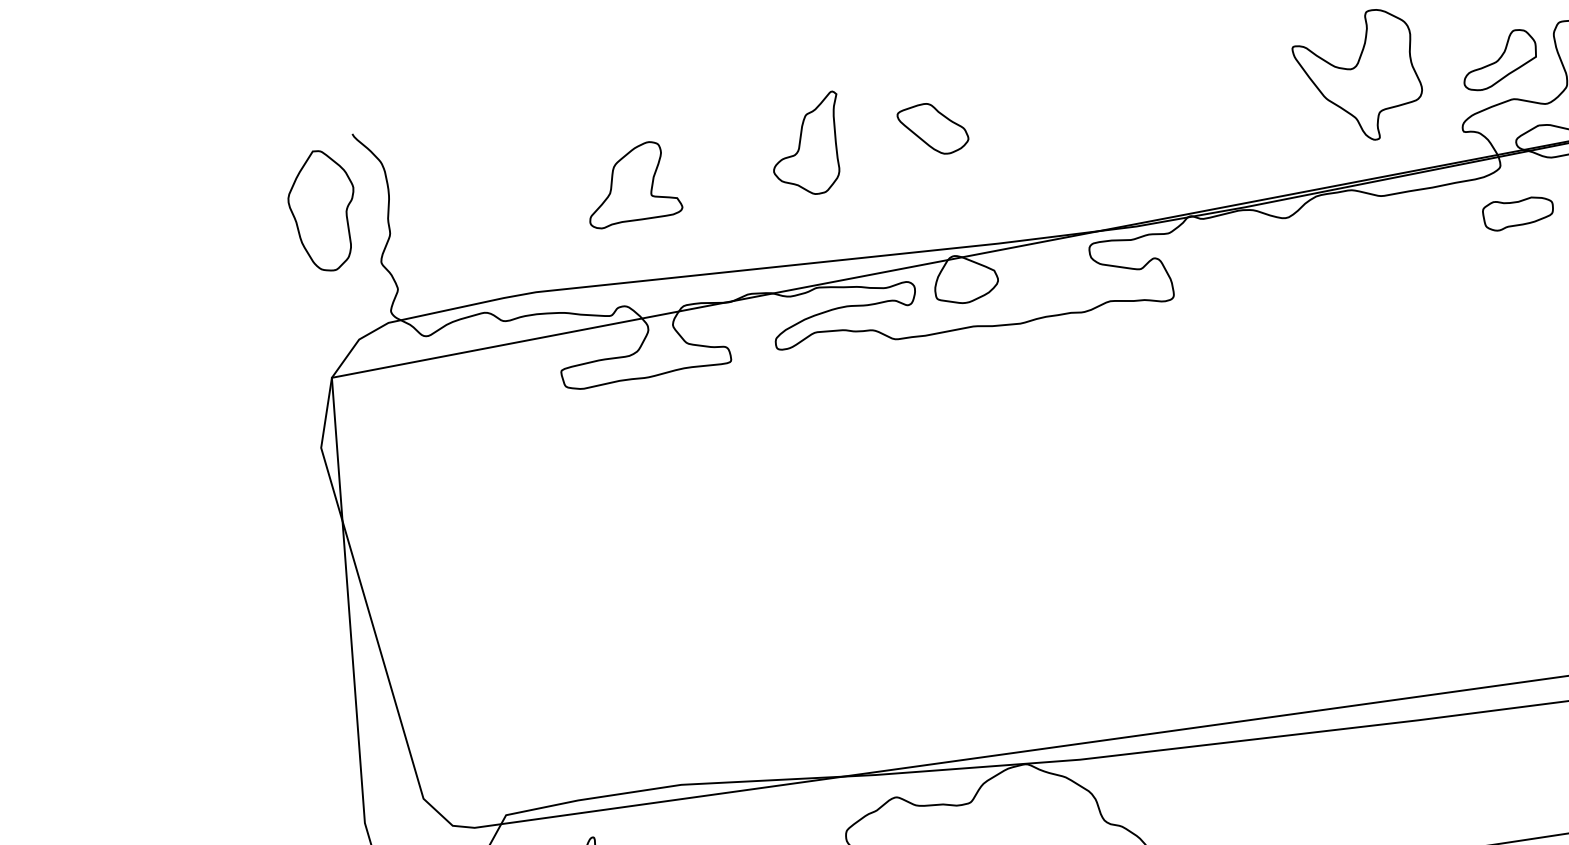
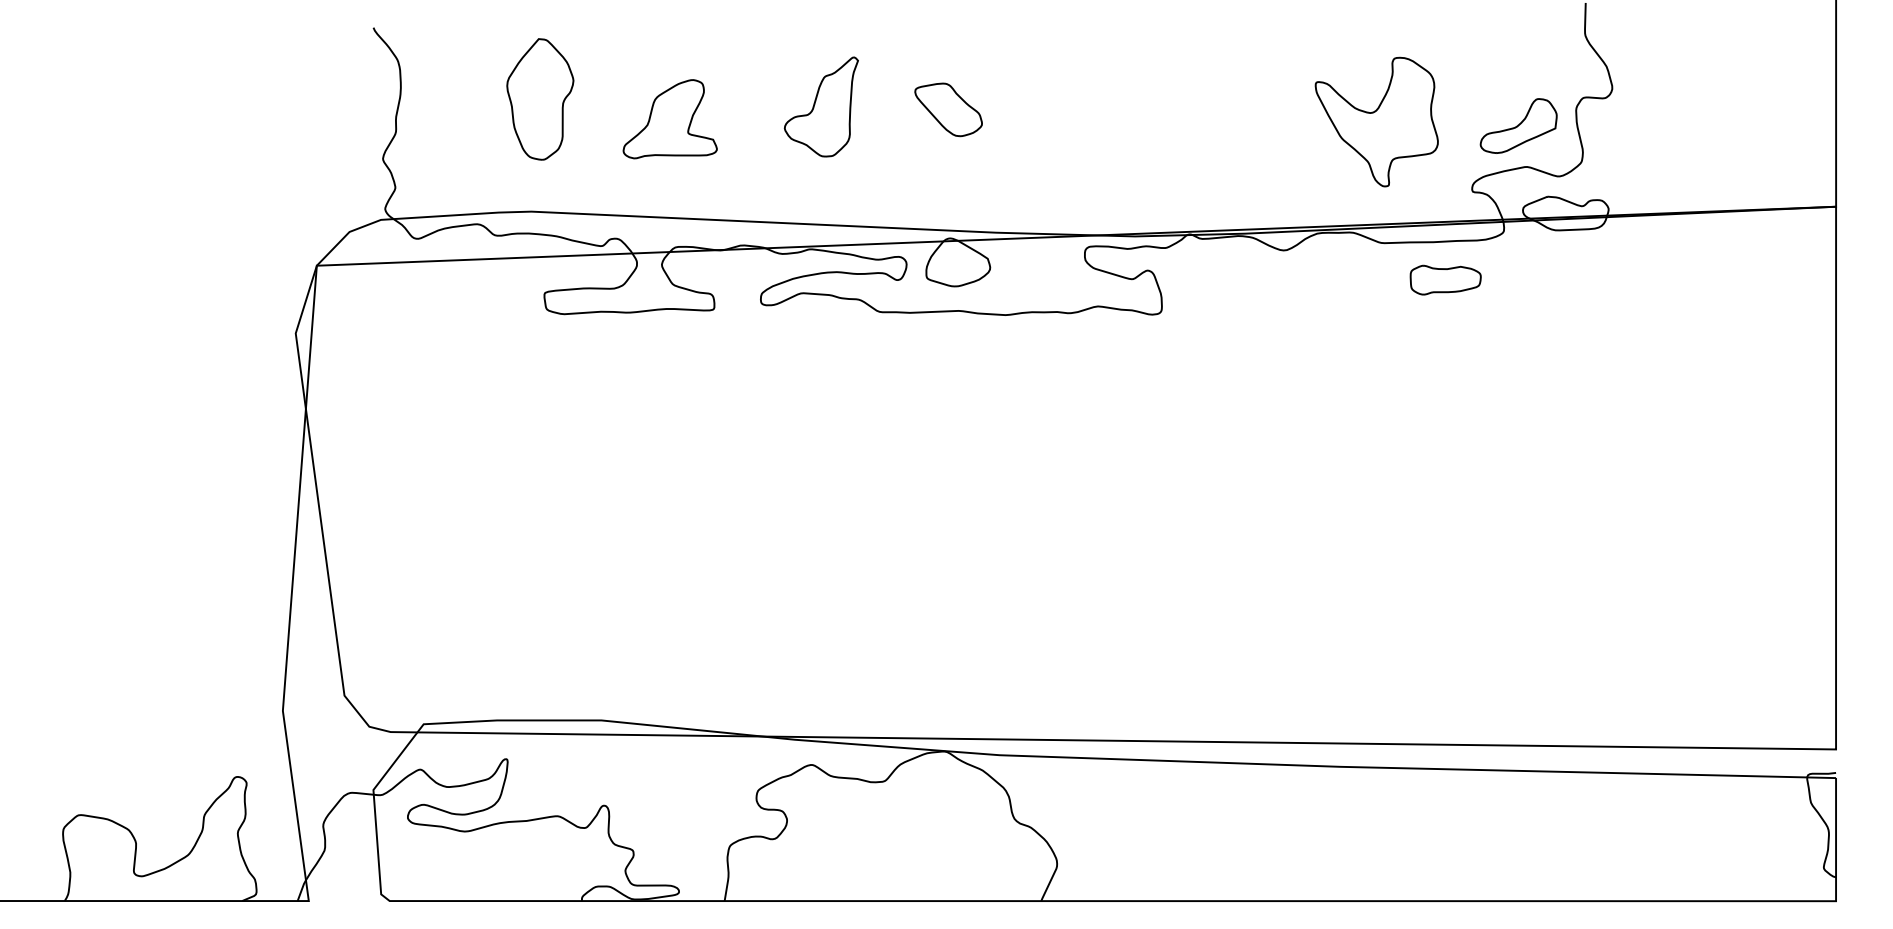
part: (631, 184) -> (669, 119), moved
part: (323, 210) -> (540, 99), moved
part: (1518, 212) -> (1445, 279), moved

